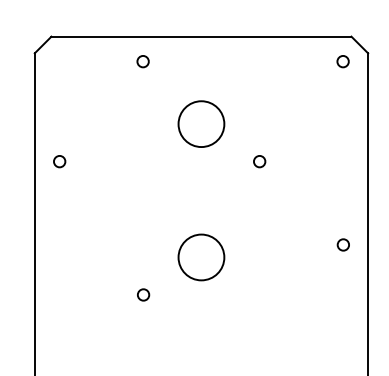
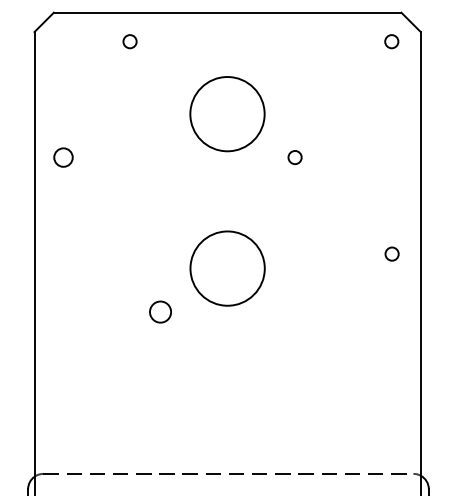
circle: (142, 61) -> (129, 41), moved
circle: (201, 123) -> (227, 113), size x1.4
circle: (58, 161) -> (62, 157), size x1.4
circle: (201, 257) -> (227, 268), size x1.4
circle: (143, 294) -> (160, 311), size x1.6

